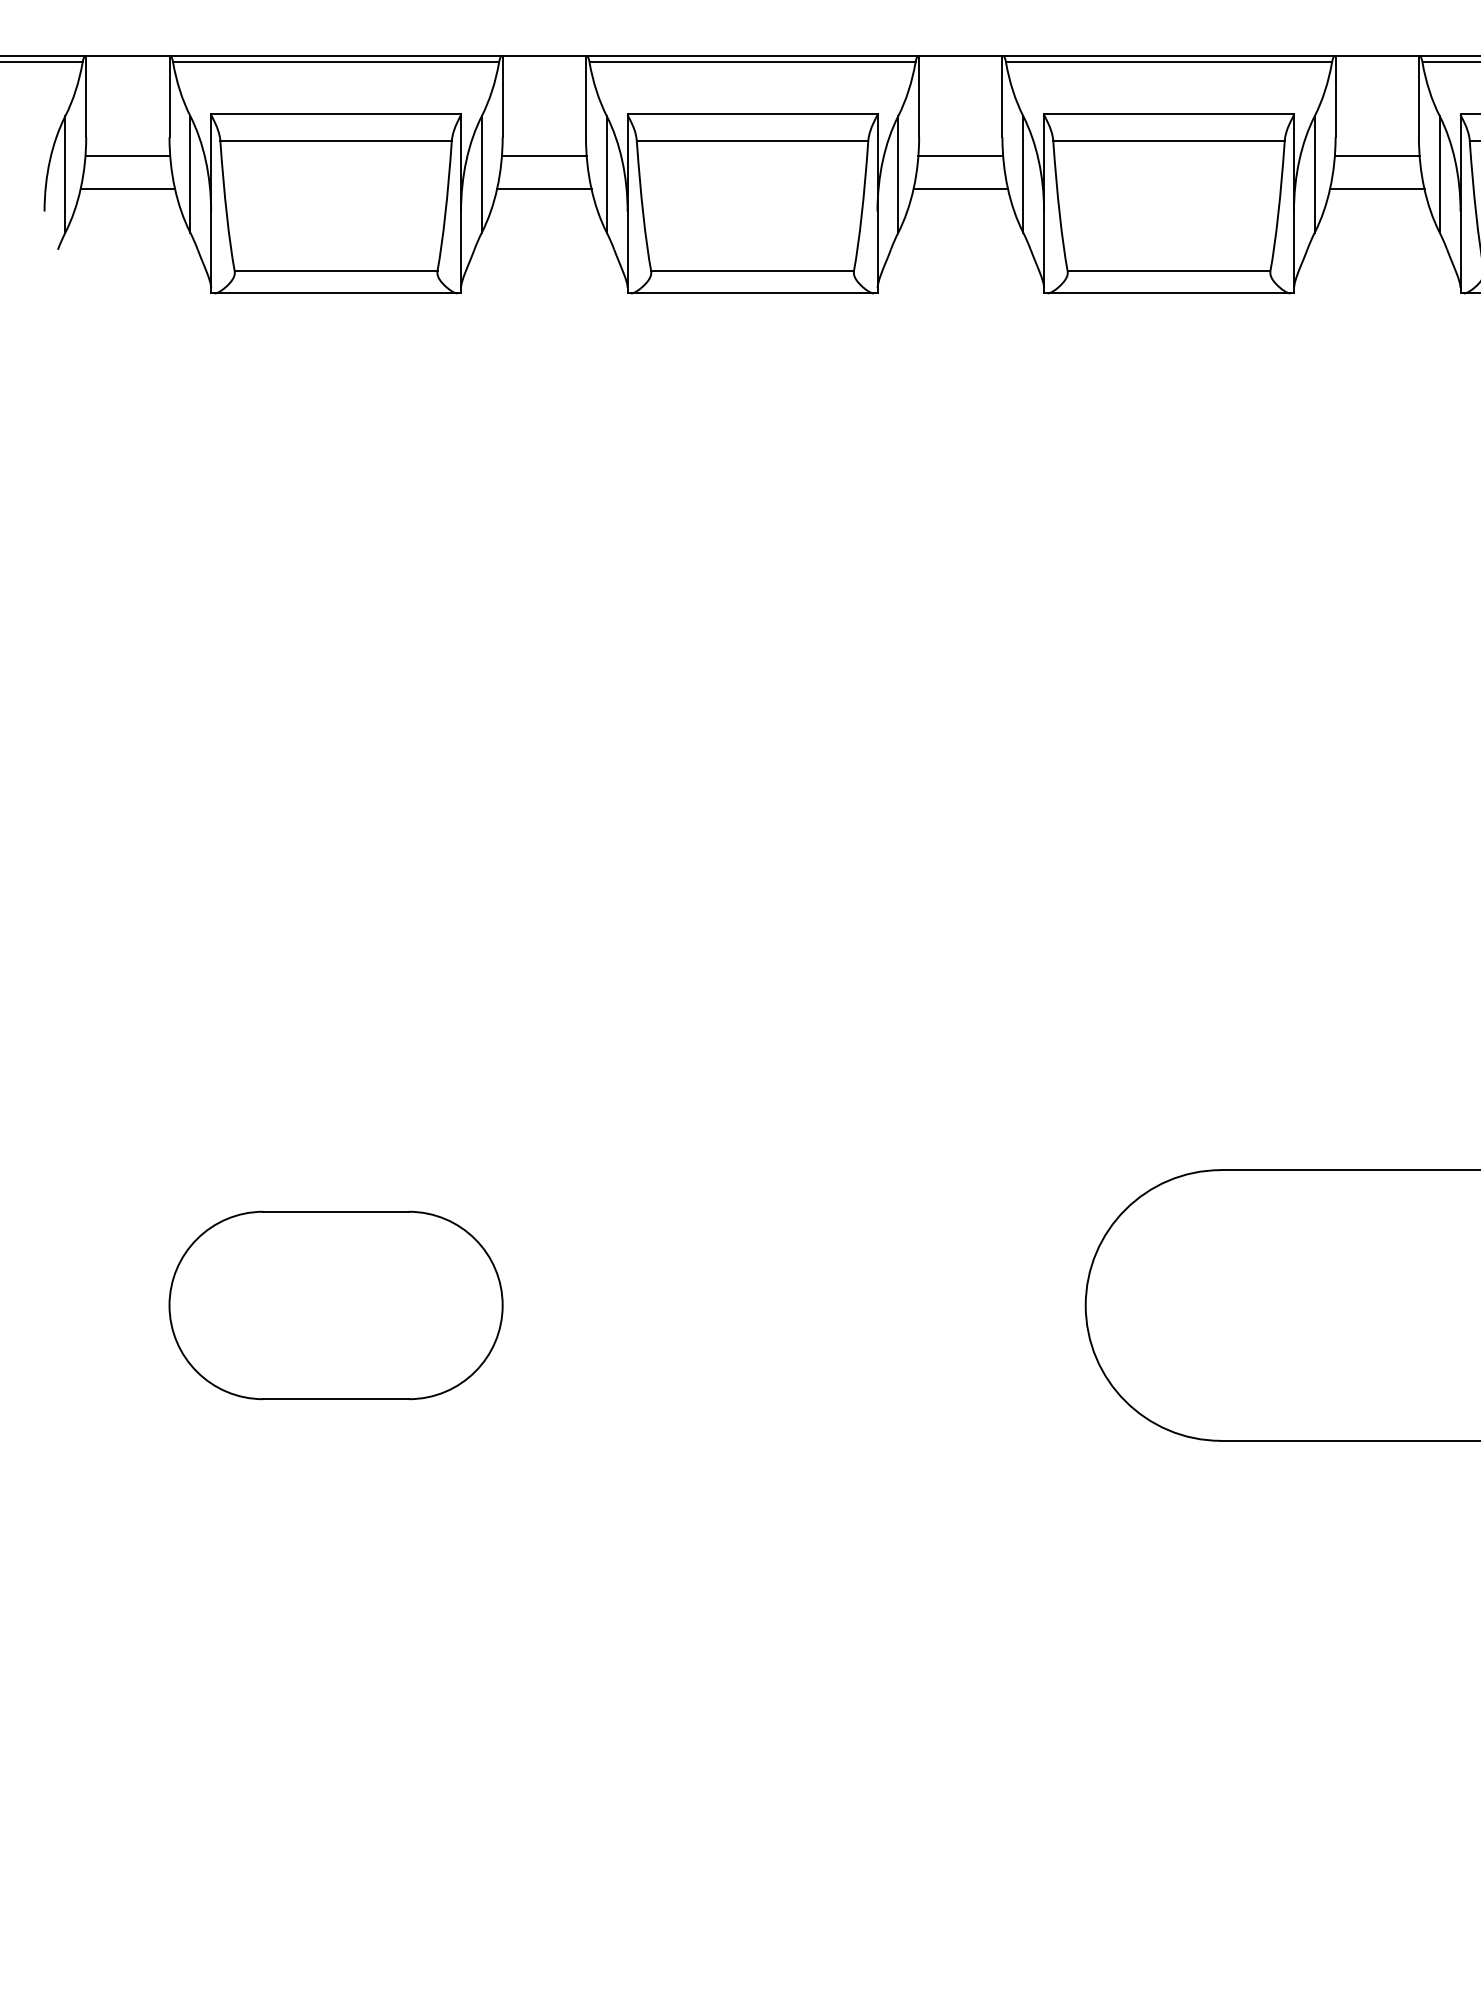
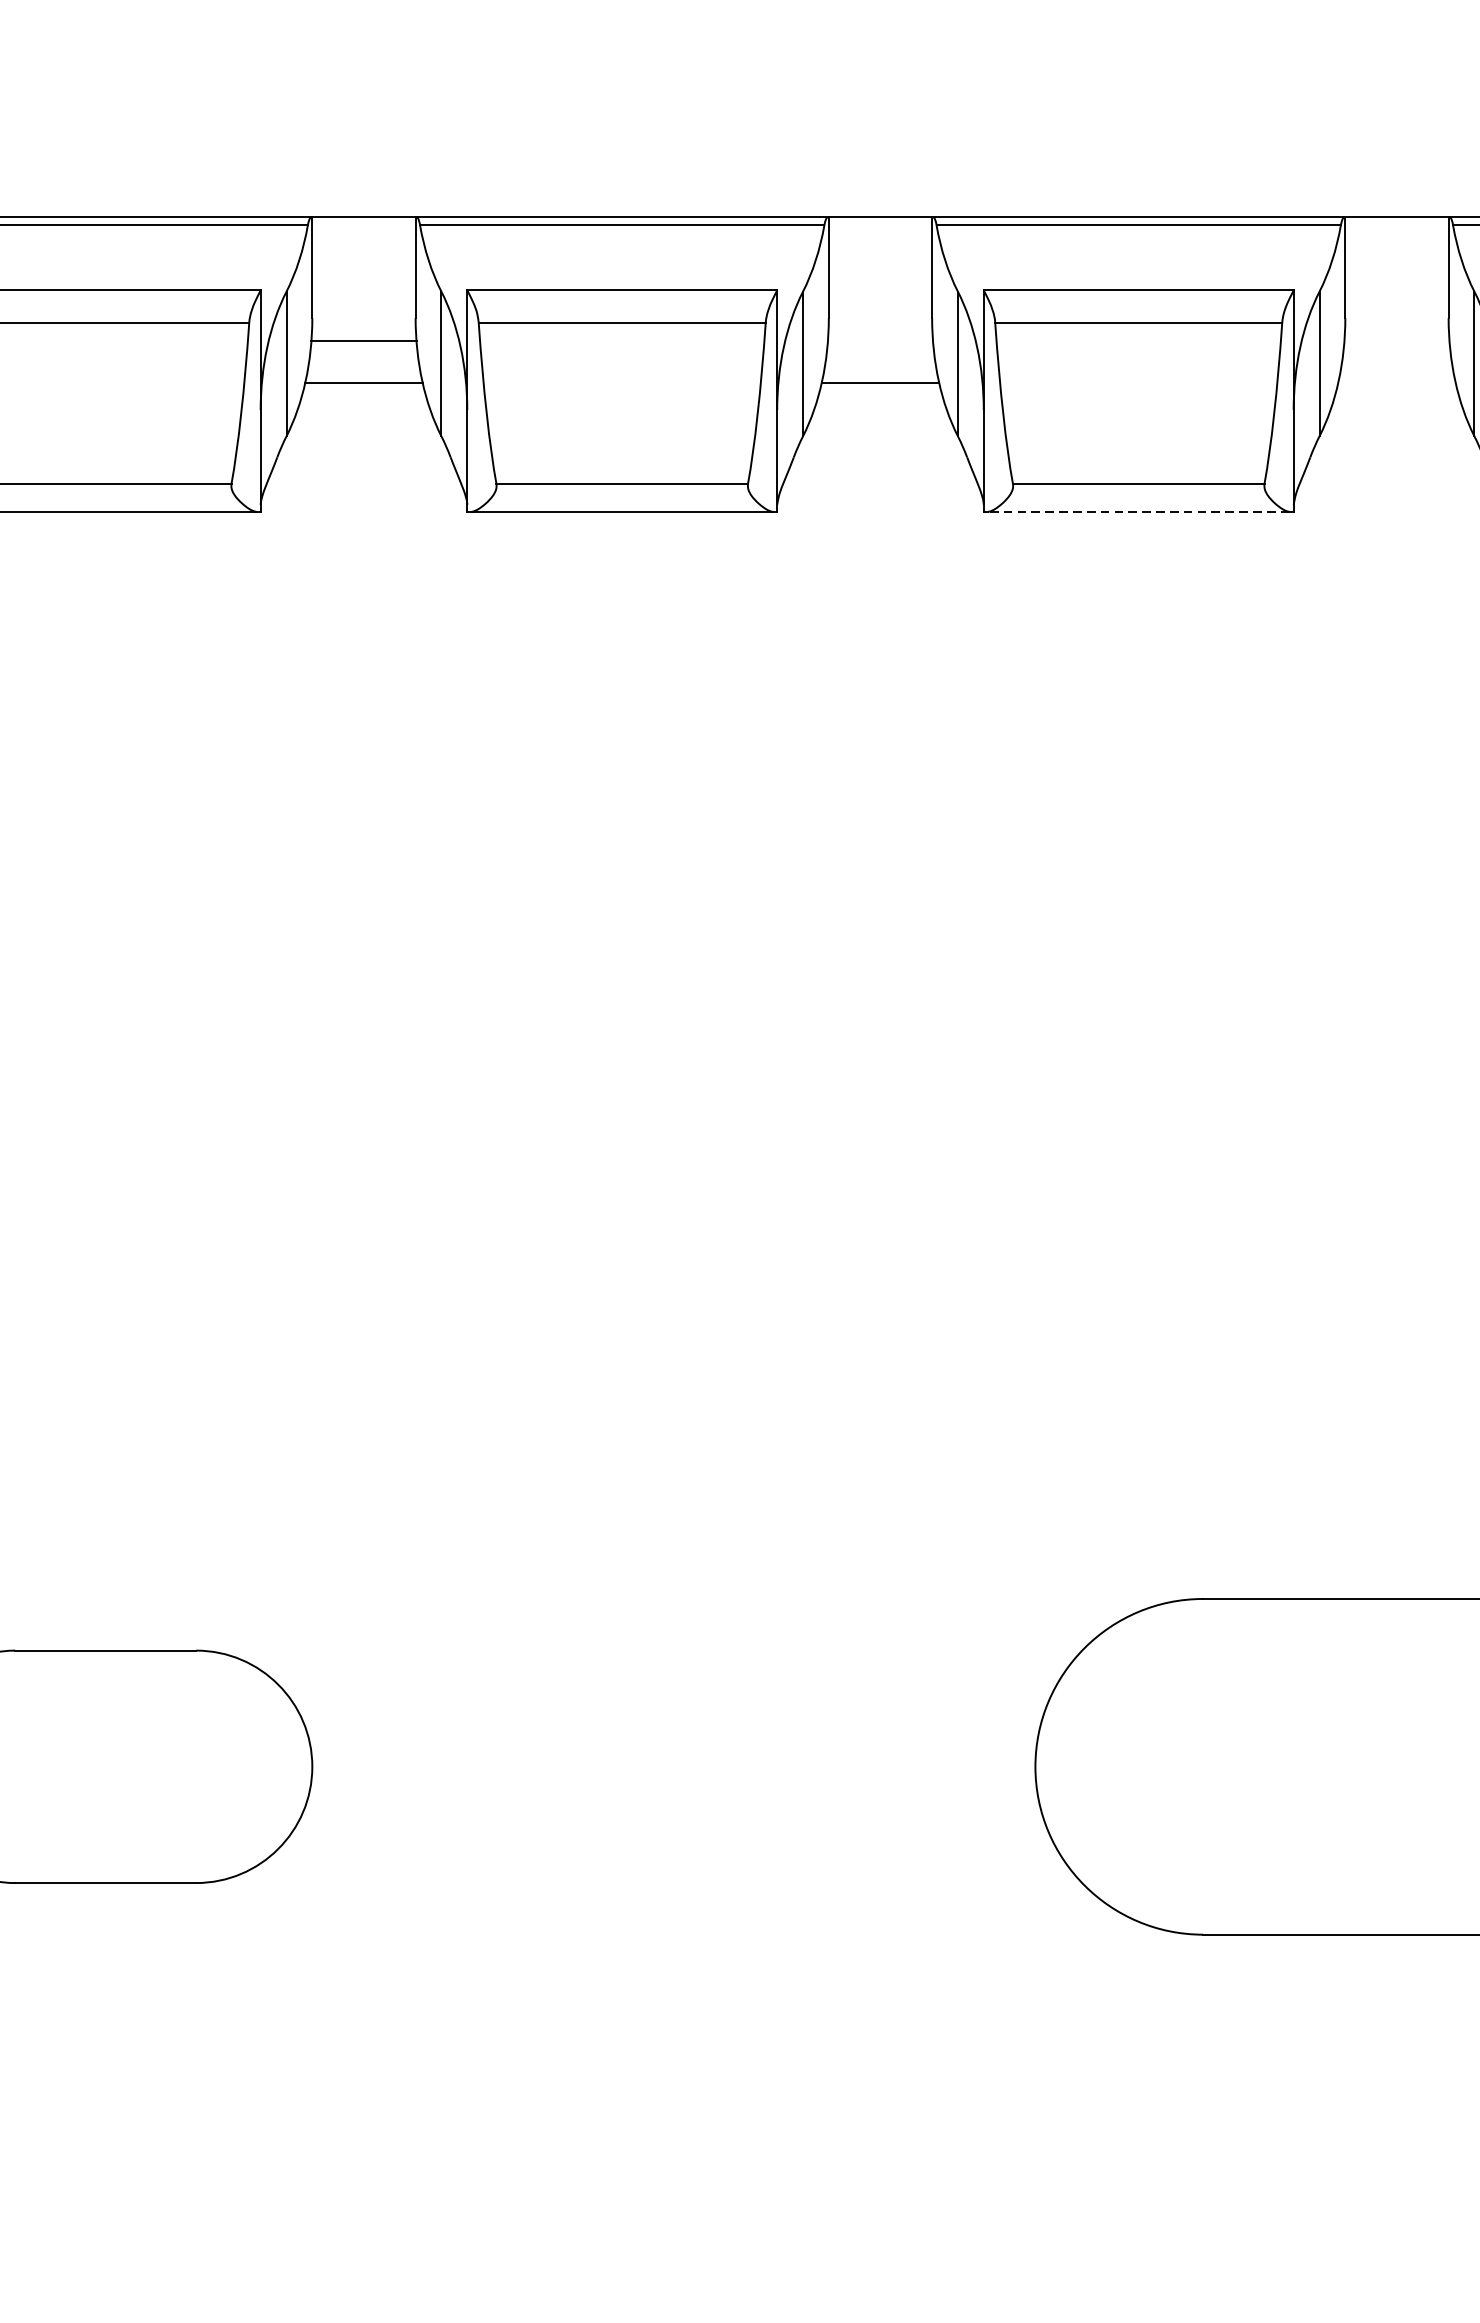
line: (960, 156) -> (880, 341), removed
line: (1376, 156) -> (1396, 341), removed
line: (1376, 189) -> (1396, 382), removed
line: (1168, 293) -> (1138, 511), solid -> dashed

